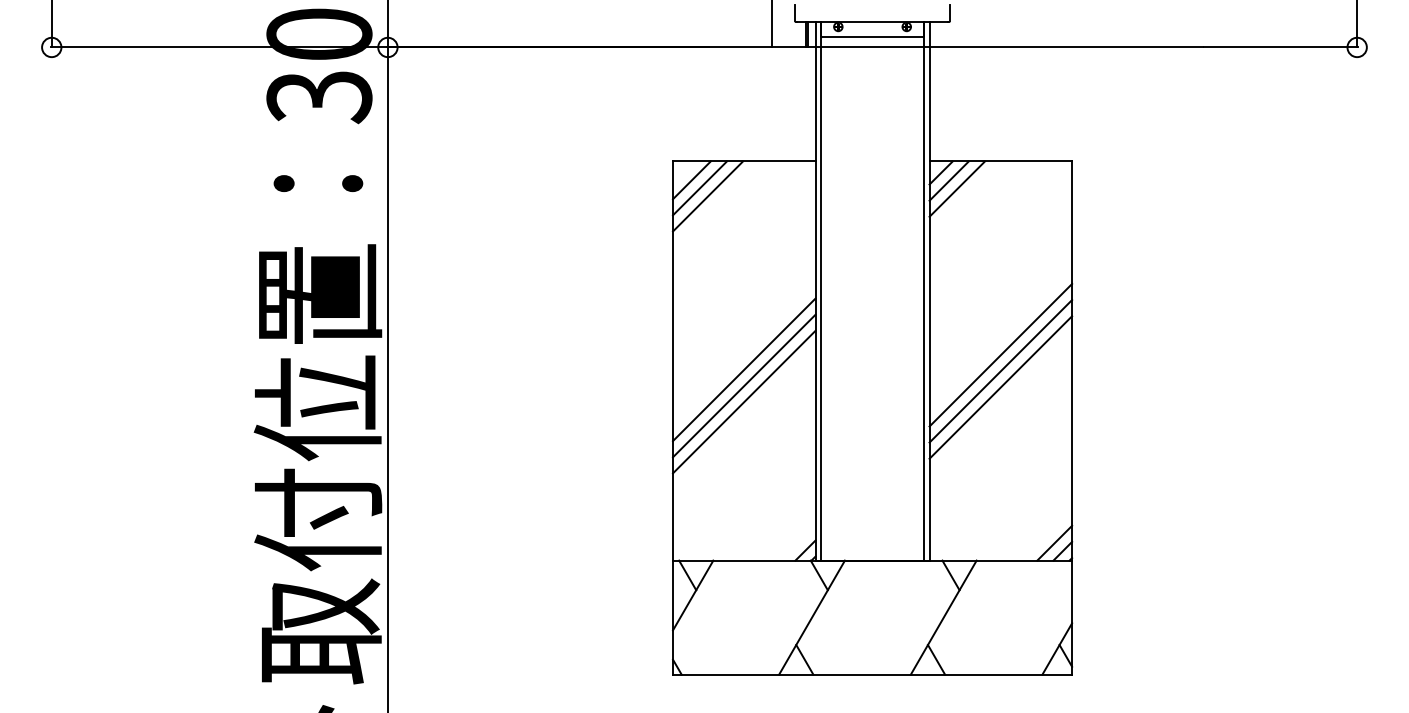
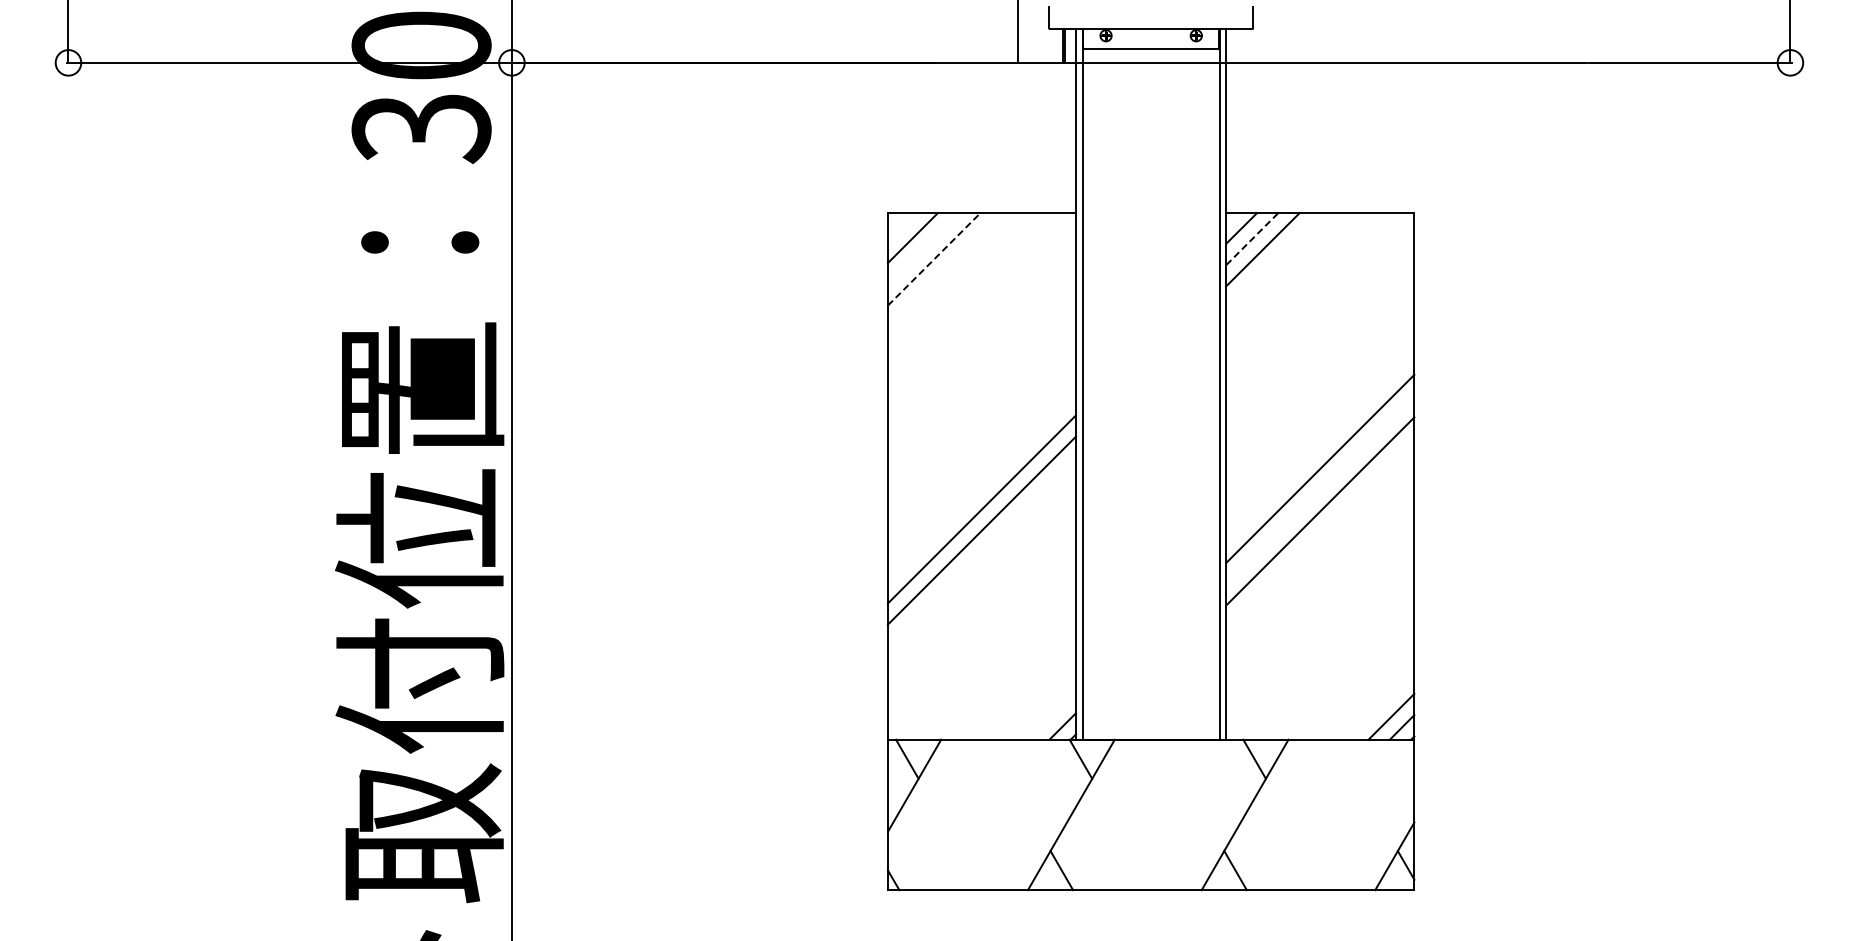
line: (949, 181) -> (1252, 239), solid -> dashed
line: (699, 188) -> (923, 248), removed
line: (708, 196) -> (934, 259), solid -> dashed
line: (743, 370) -> (981, 488), removed
line: (1000, 371) -> (1320, 490), removed

